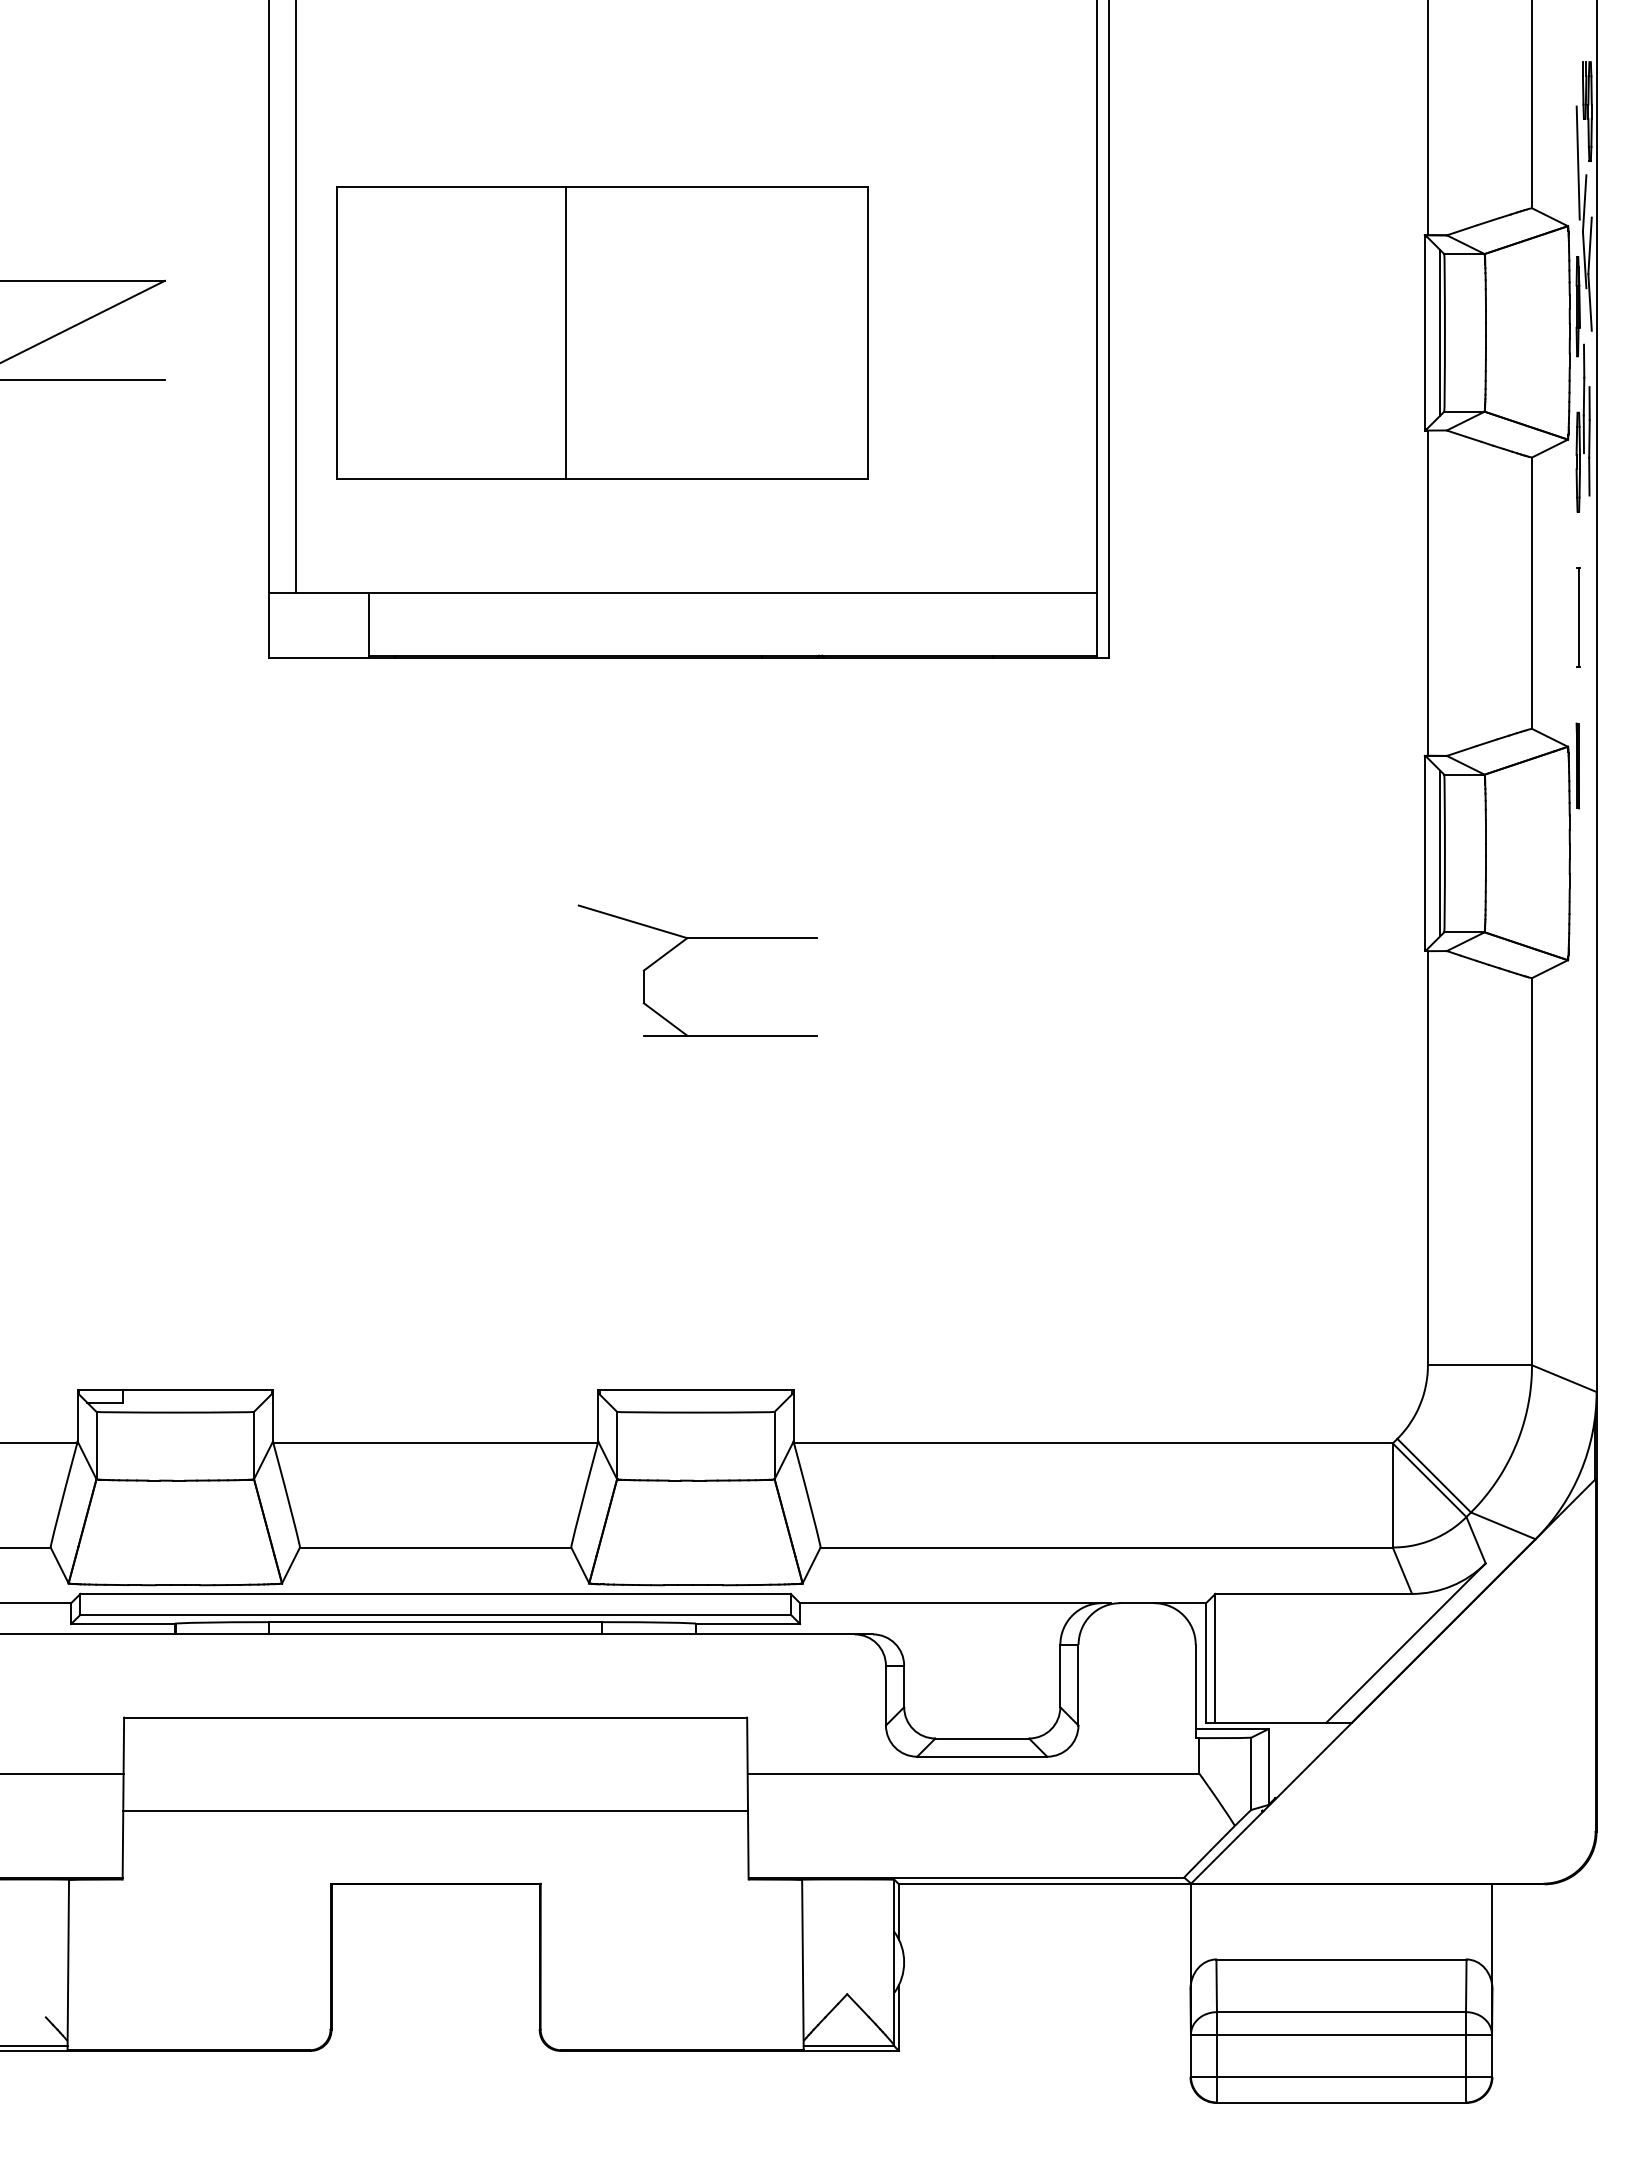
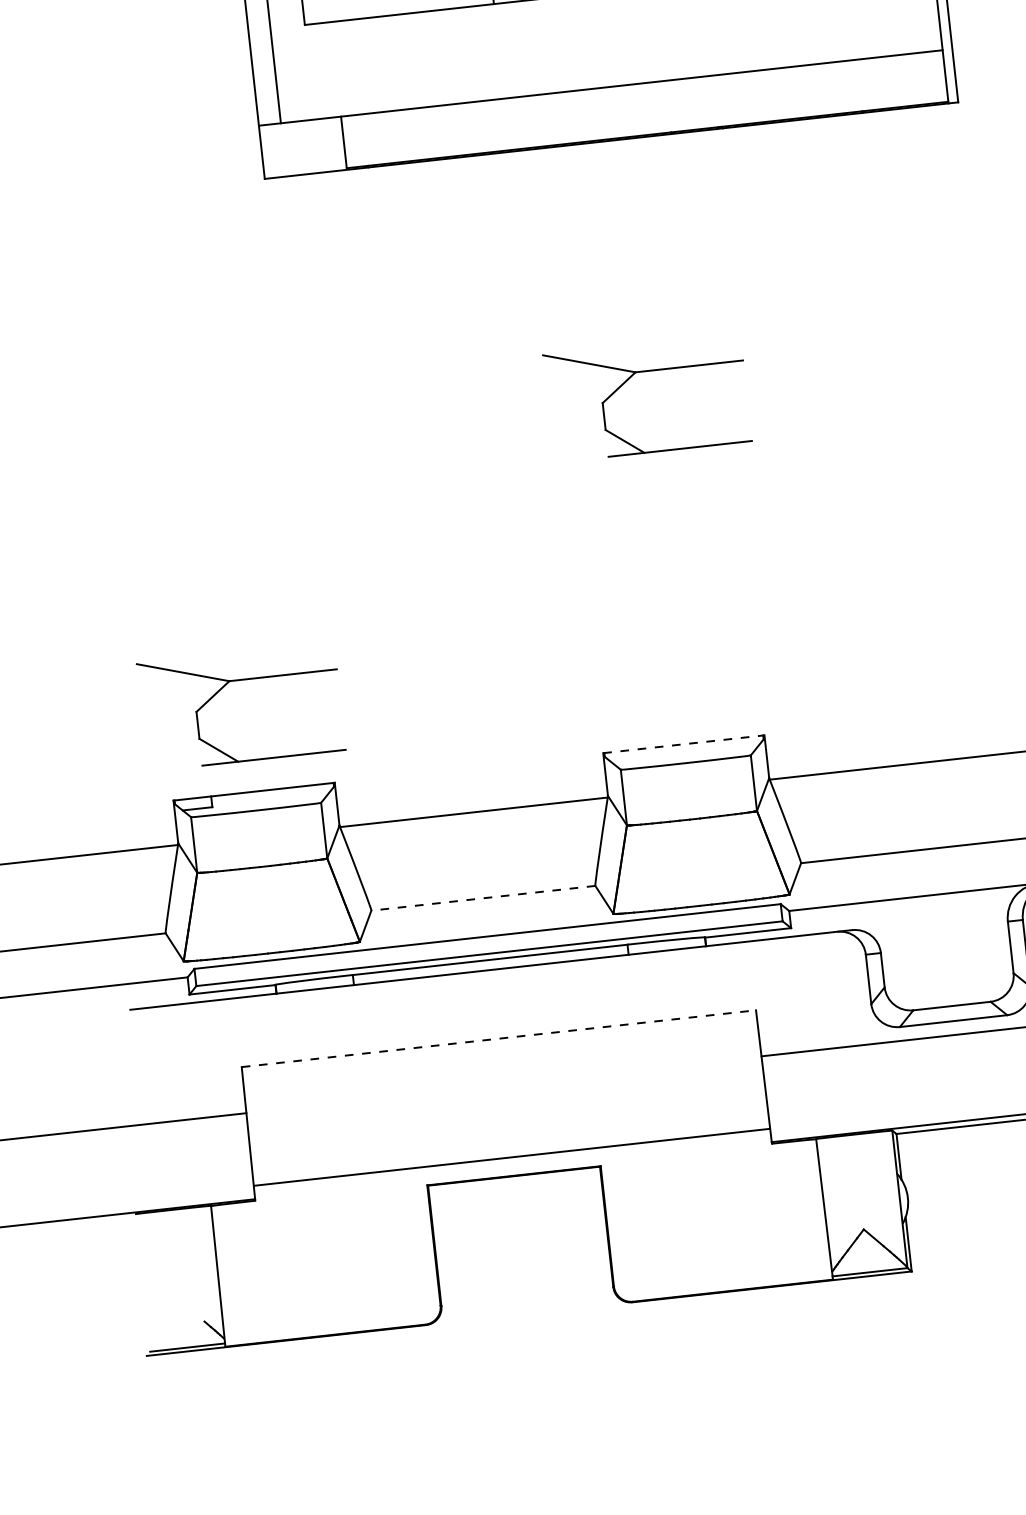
part: (152, 1261) -> (223, 687), added
line: (695, 1389) -> (683, 744), solid -> dashed
line: (435, 1547) -> (483, 898), solid -> dashed
line: (435, 1717) -> (498, 1038), solid -> dashed
line: (435, 1811) -> (511, 1157), moved

